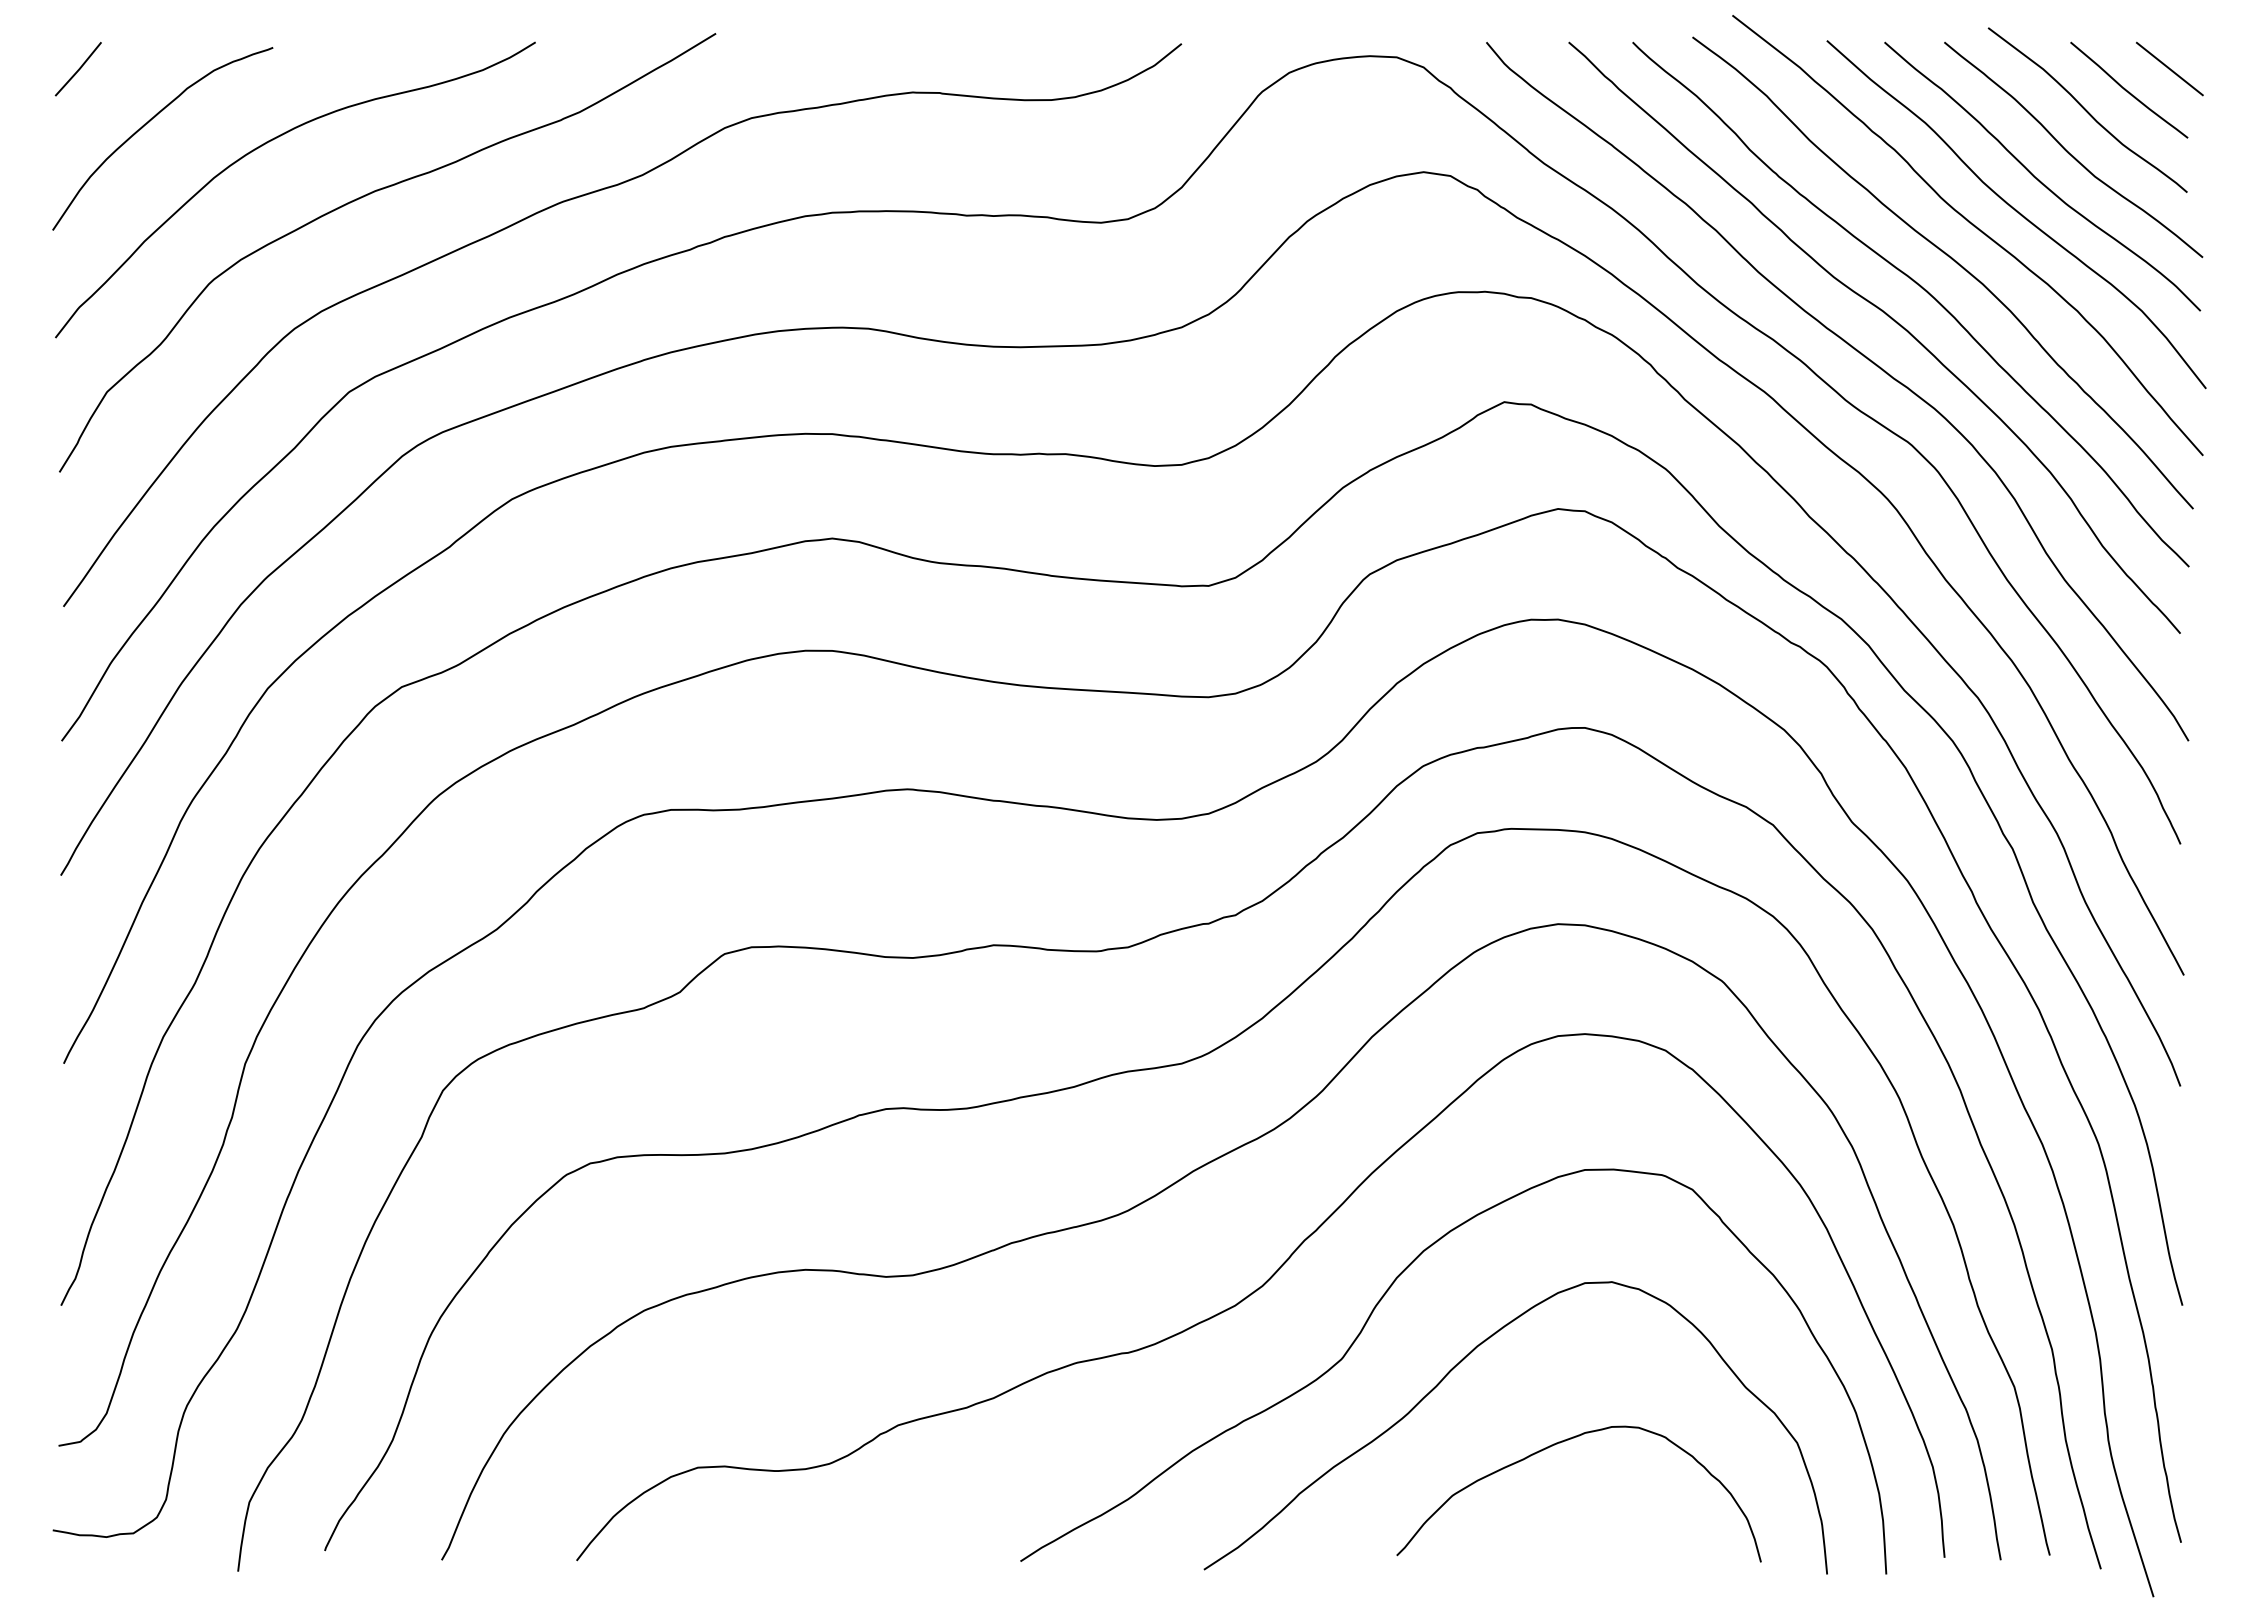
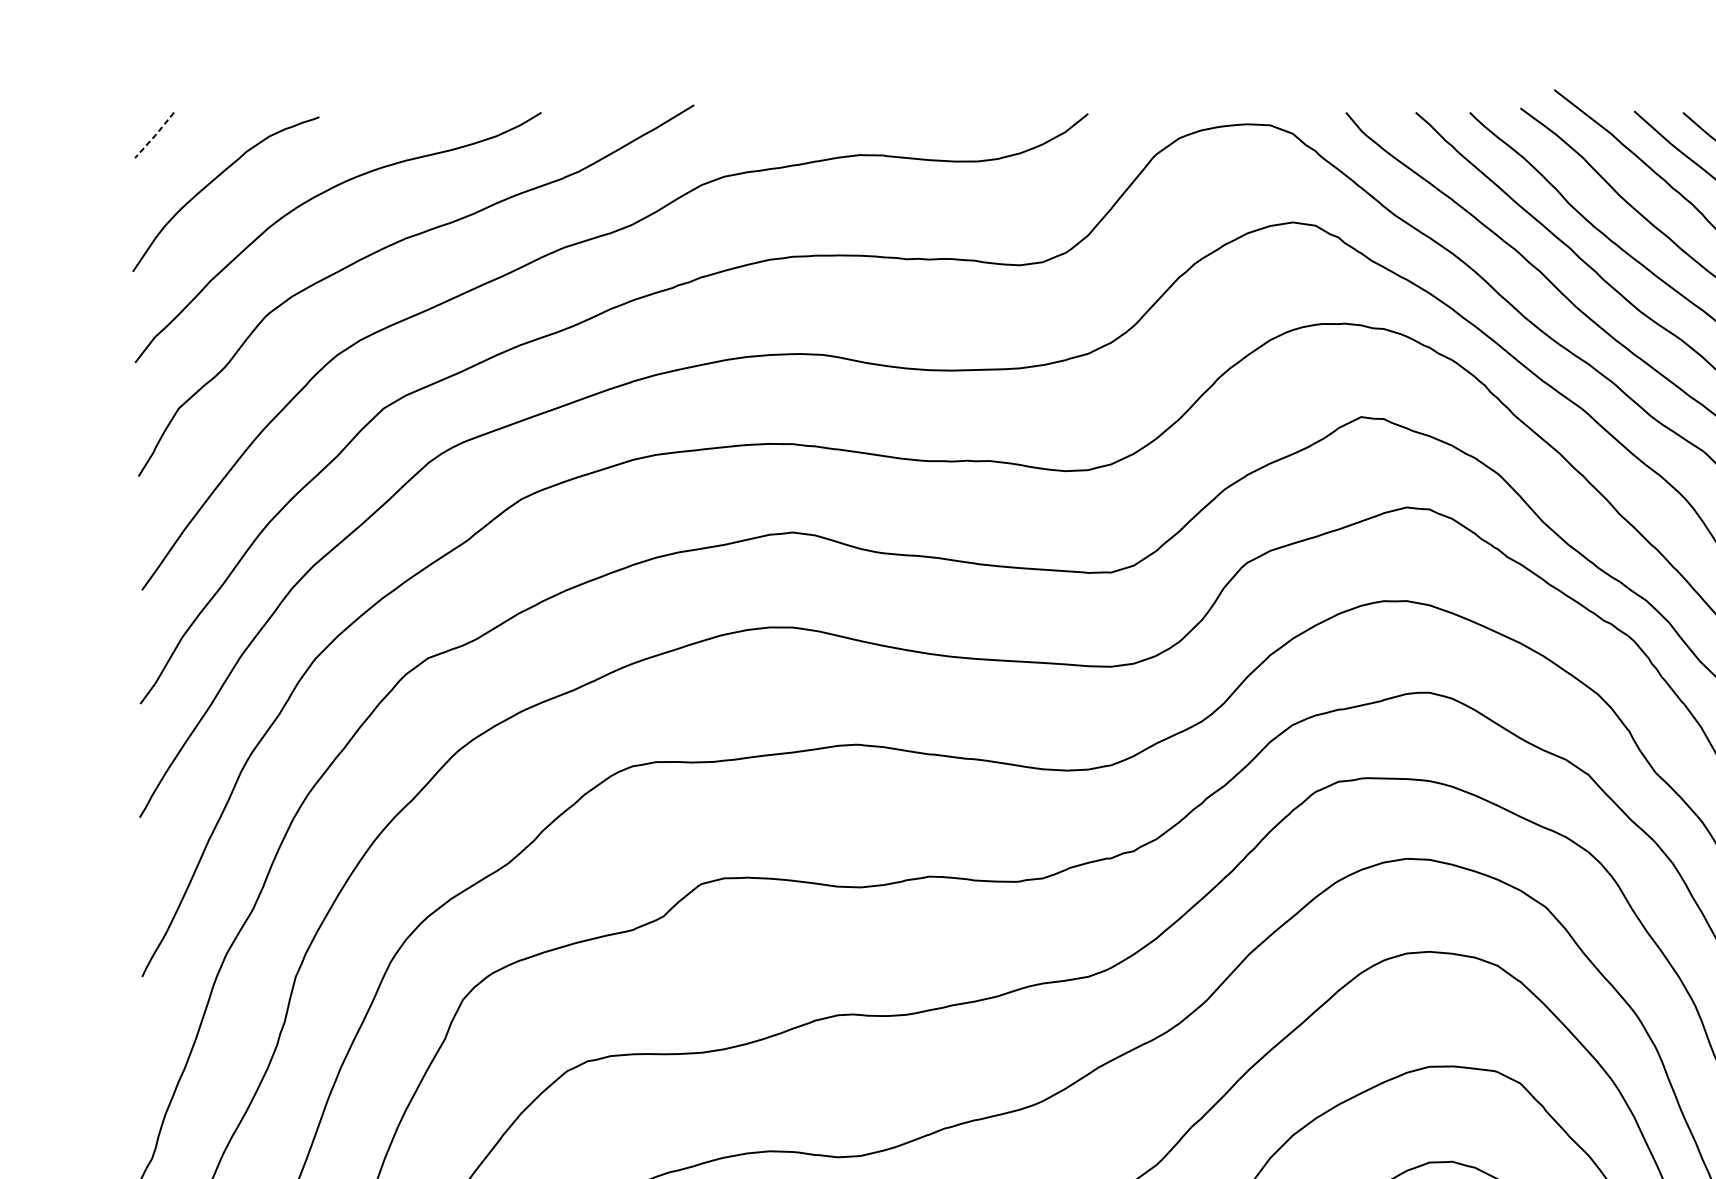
line: (78, 69) -> (154, 135), solid -> dashed

